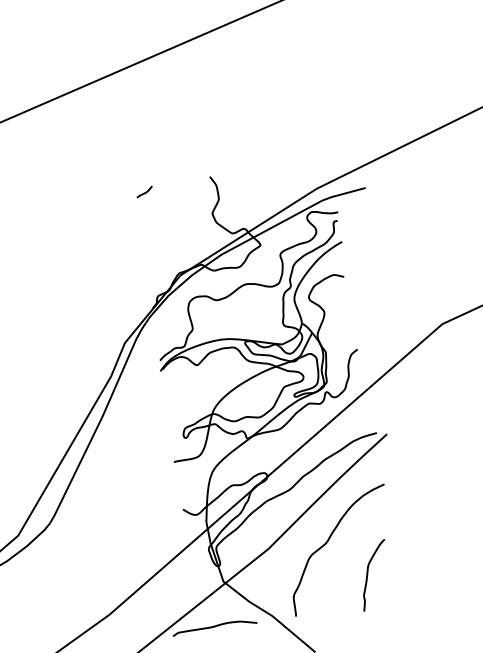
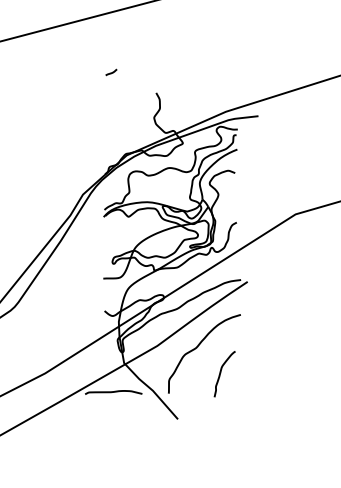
curve: (144, 192) -> (111, 72), moved

